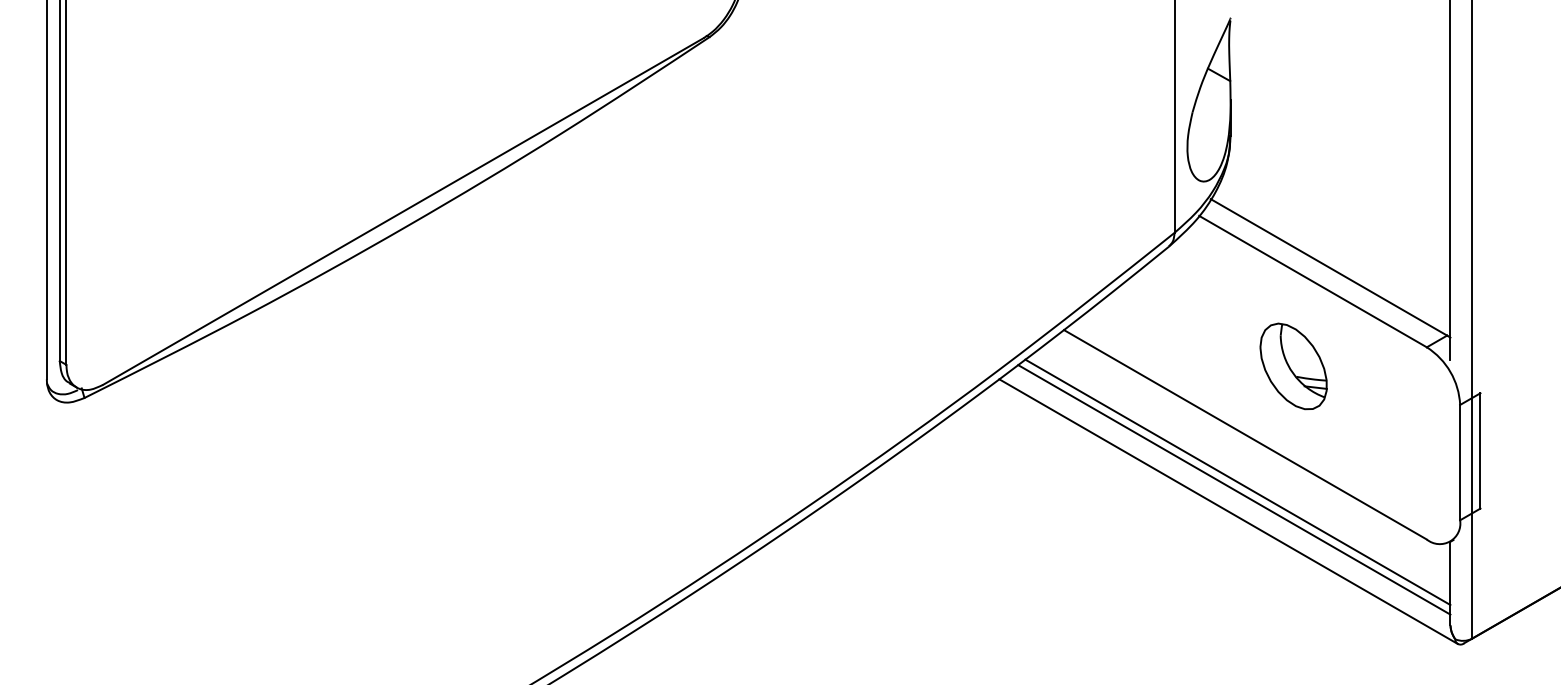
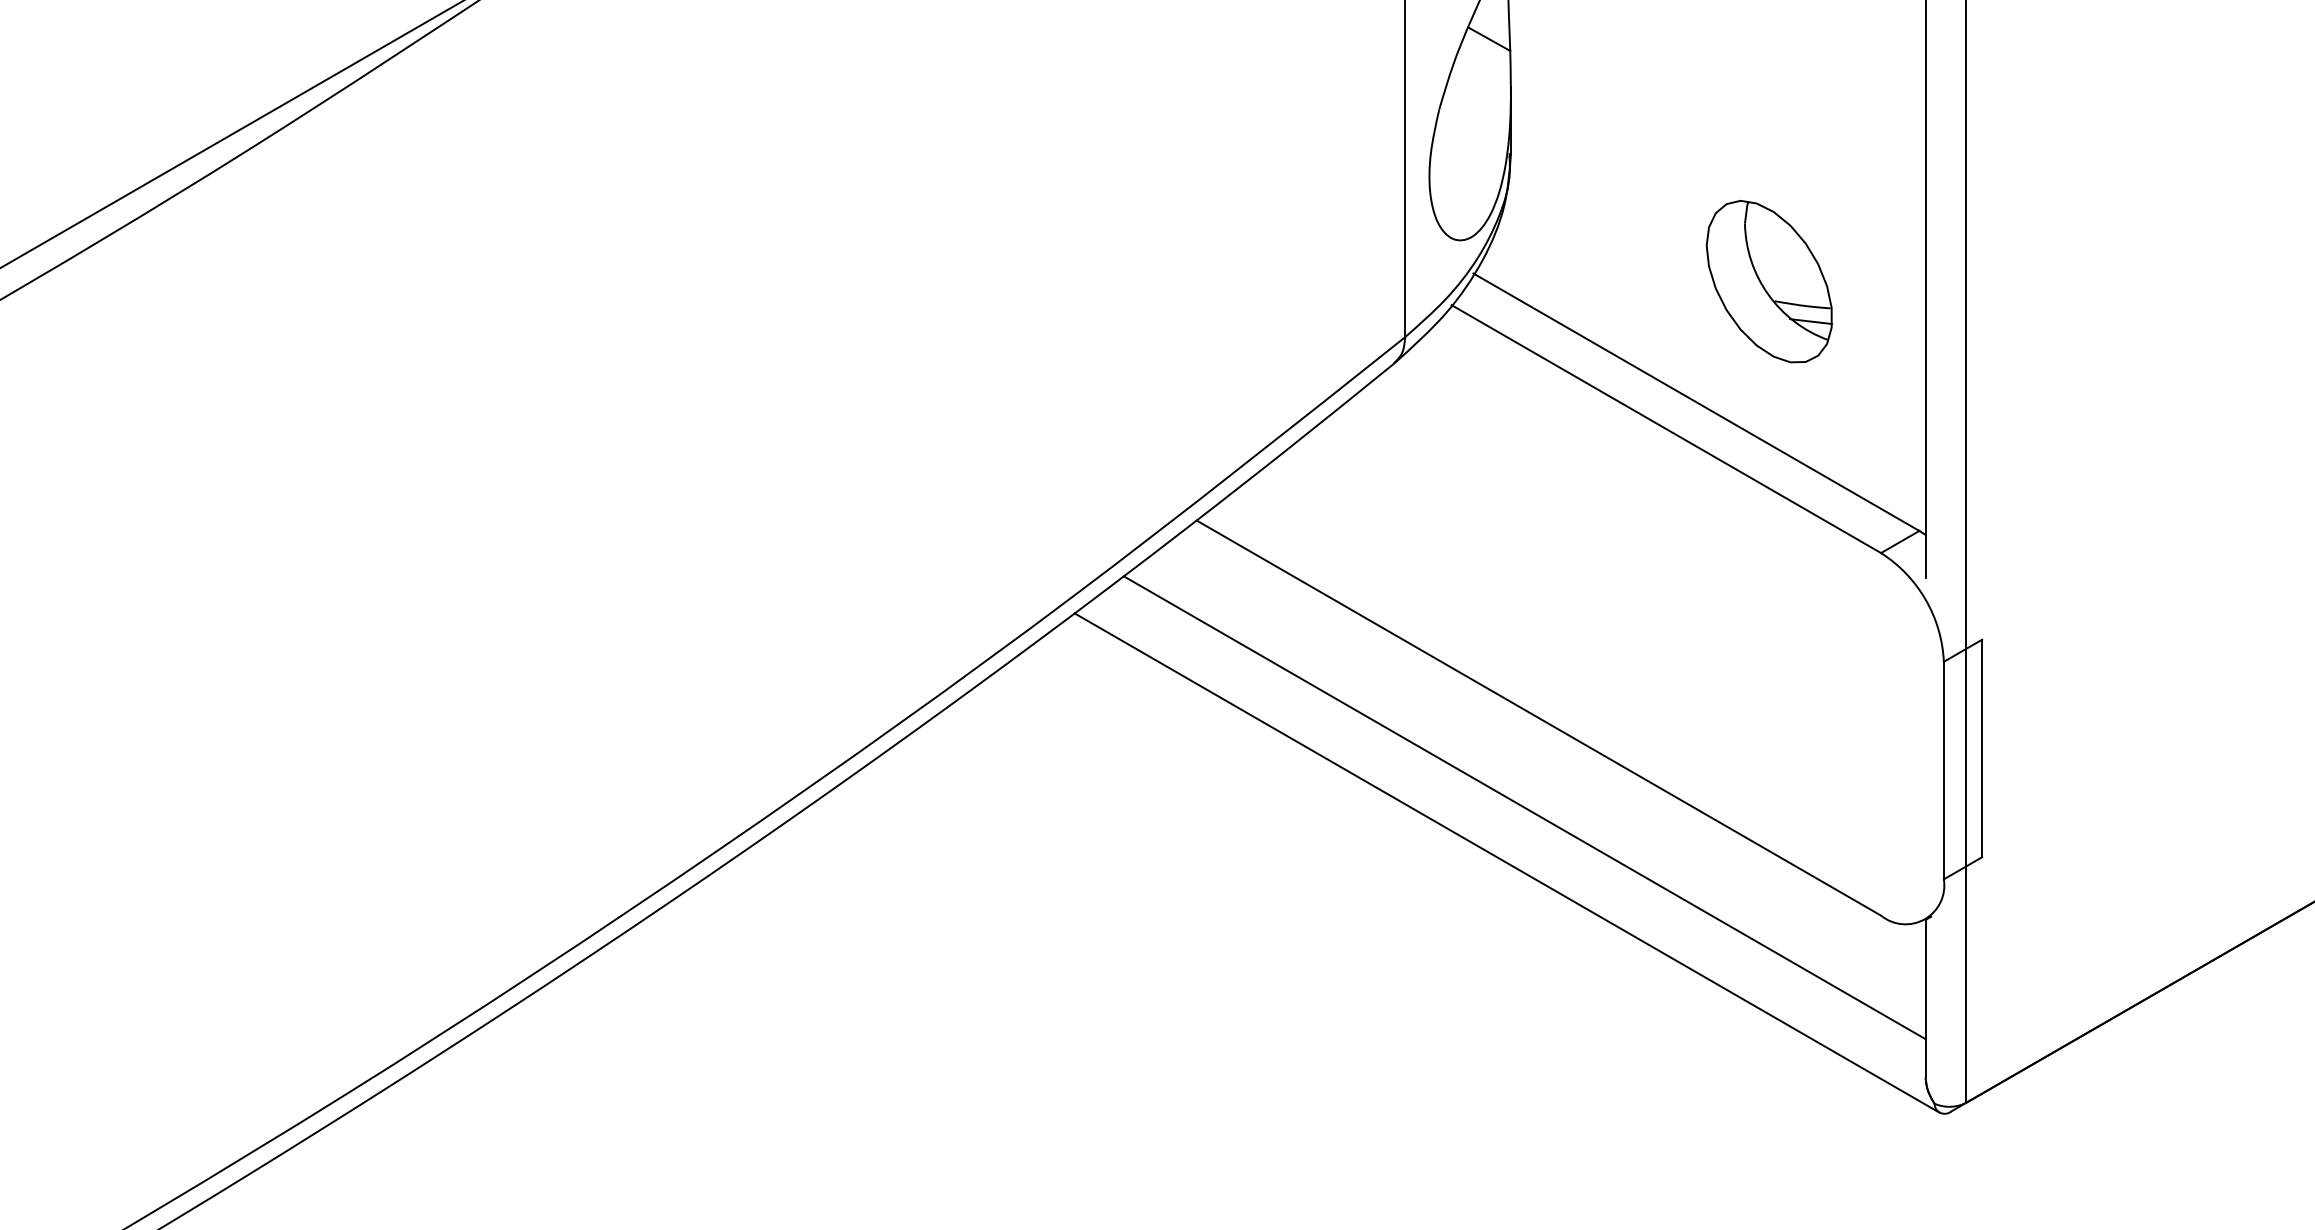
part: (1293, 366) -> (1769, 281), moved
line: (1234, 489) -> (1518, 821), removed

